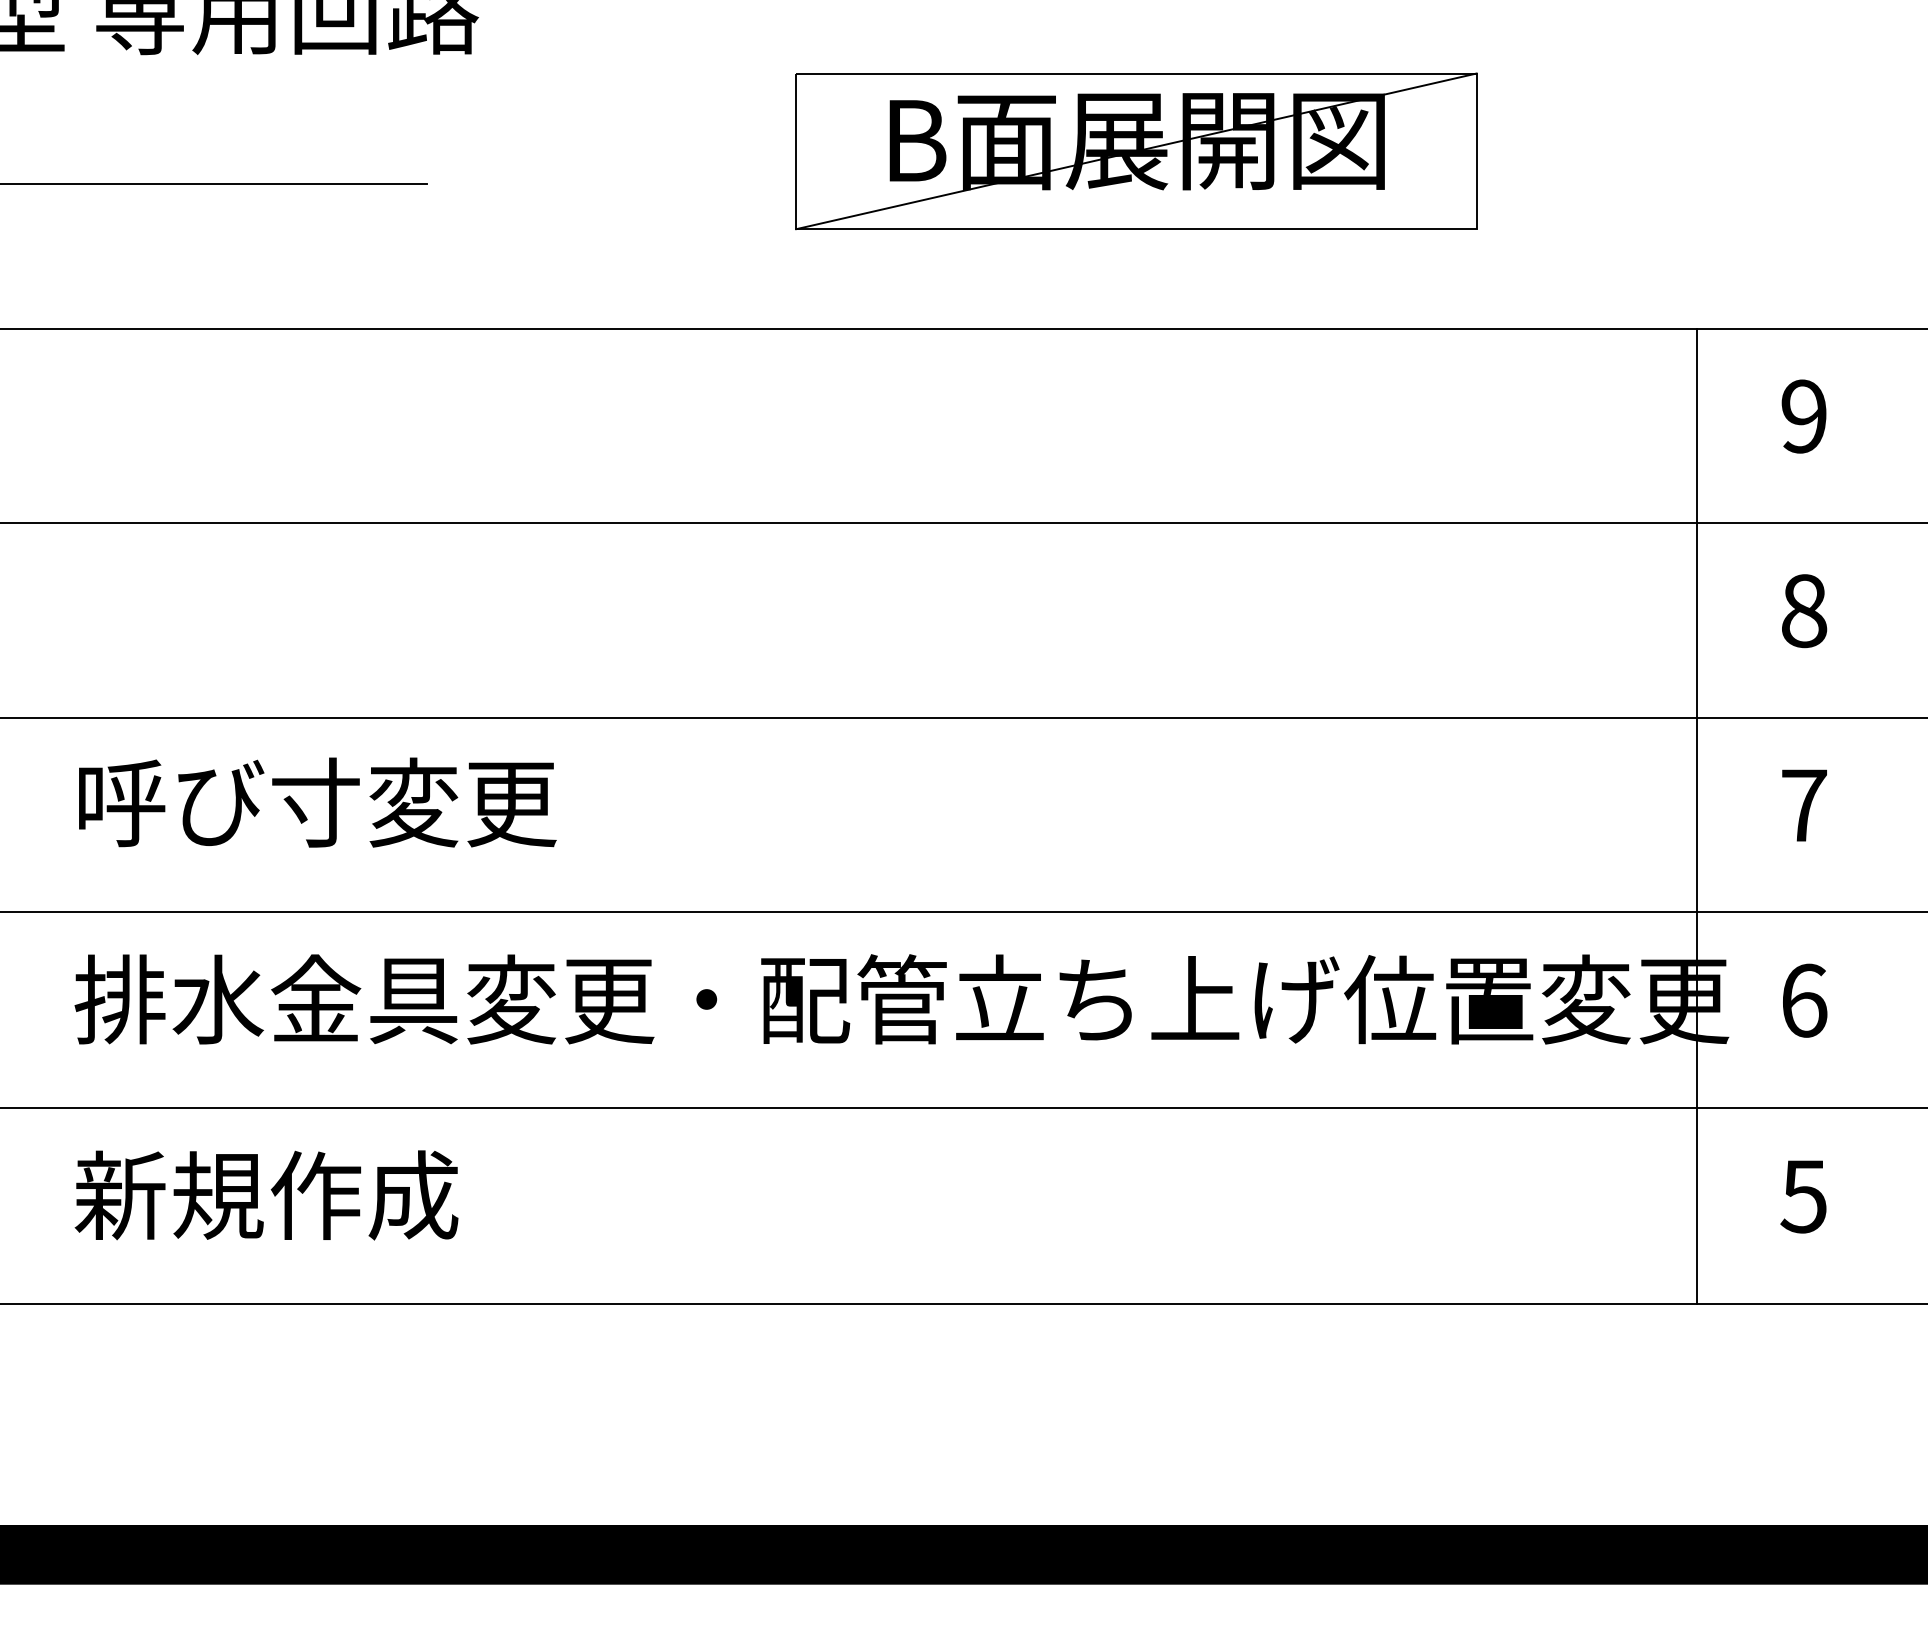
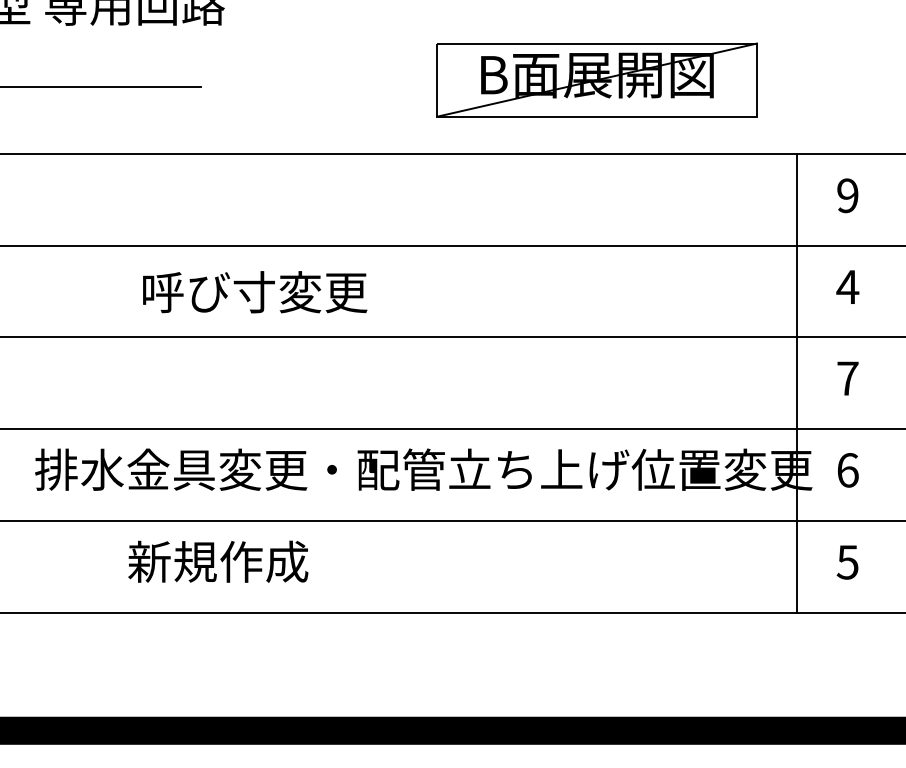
part: (1135, 149) -> (596, 79), moved
text: (1803, 609) -> (847, 286), 8 -> 4
text: (318, 803) -> (255, 292), moved
text: (267, 1194) -> (218, 561), moved

